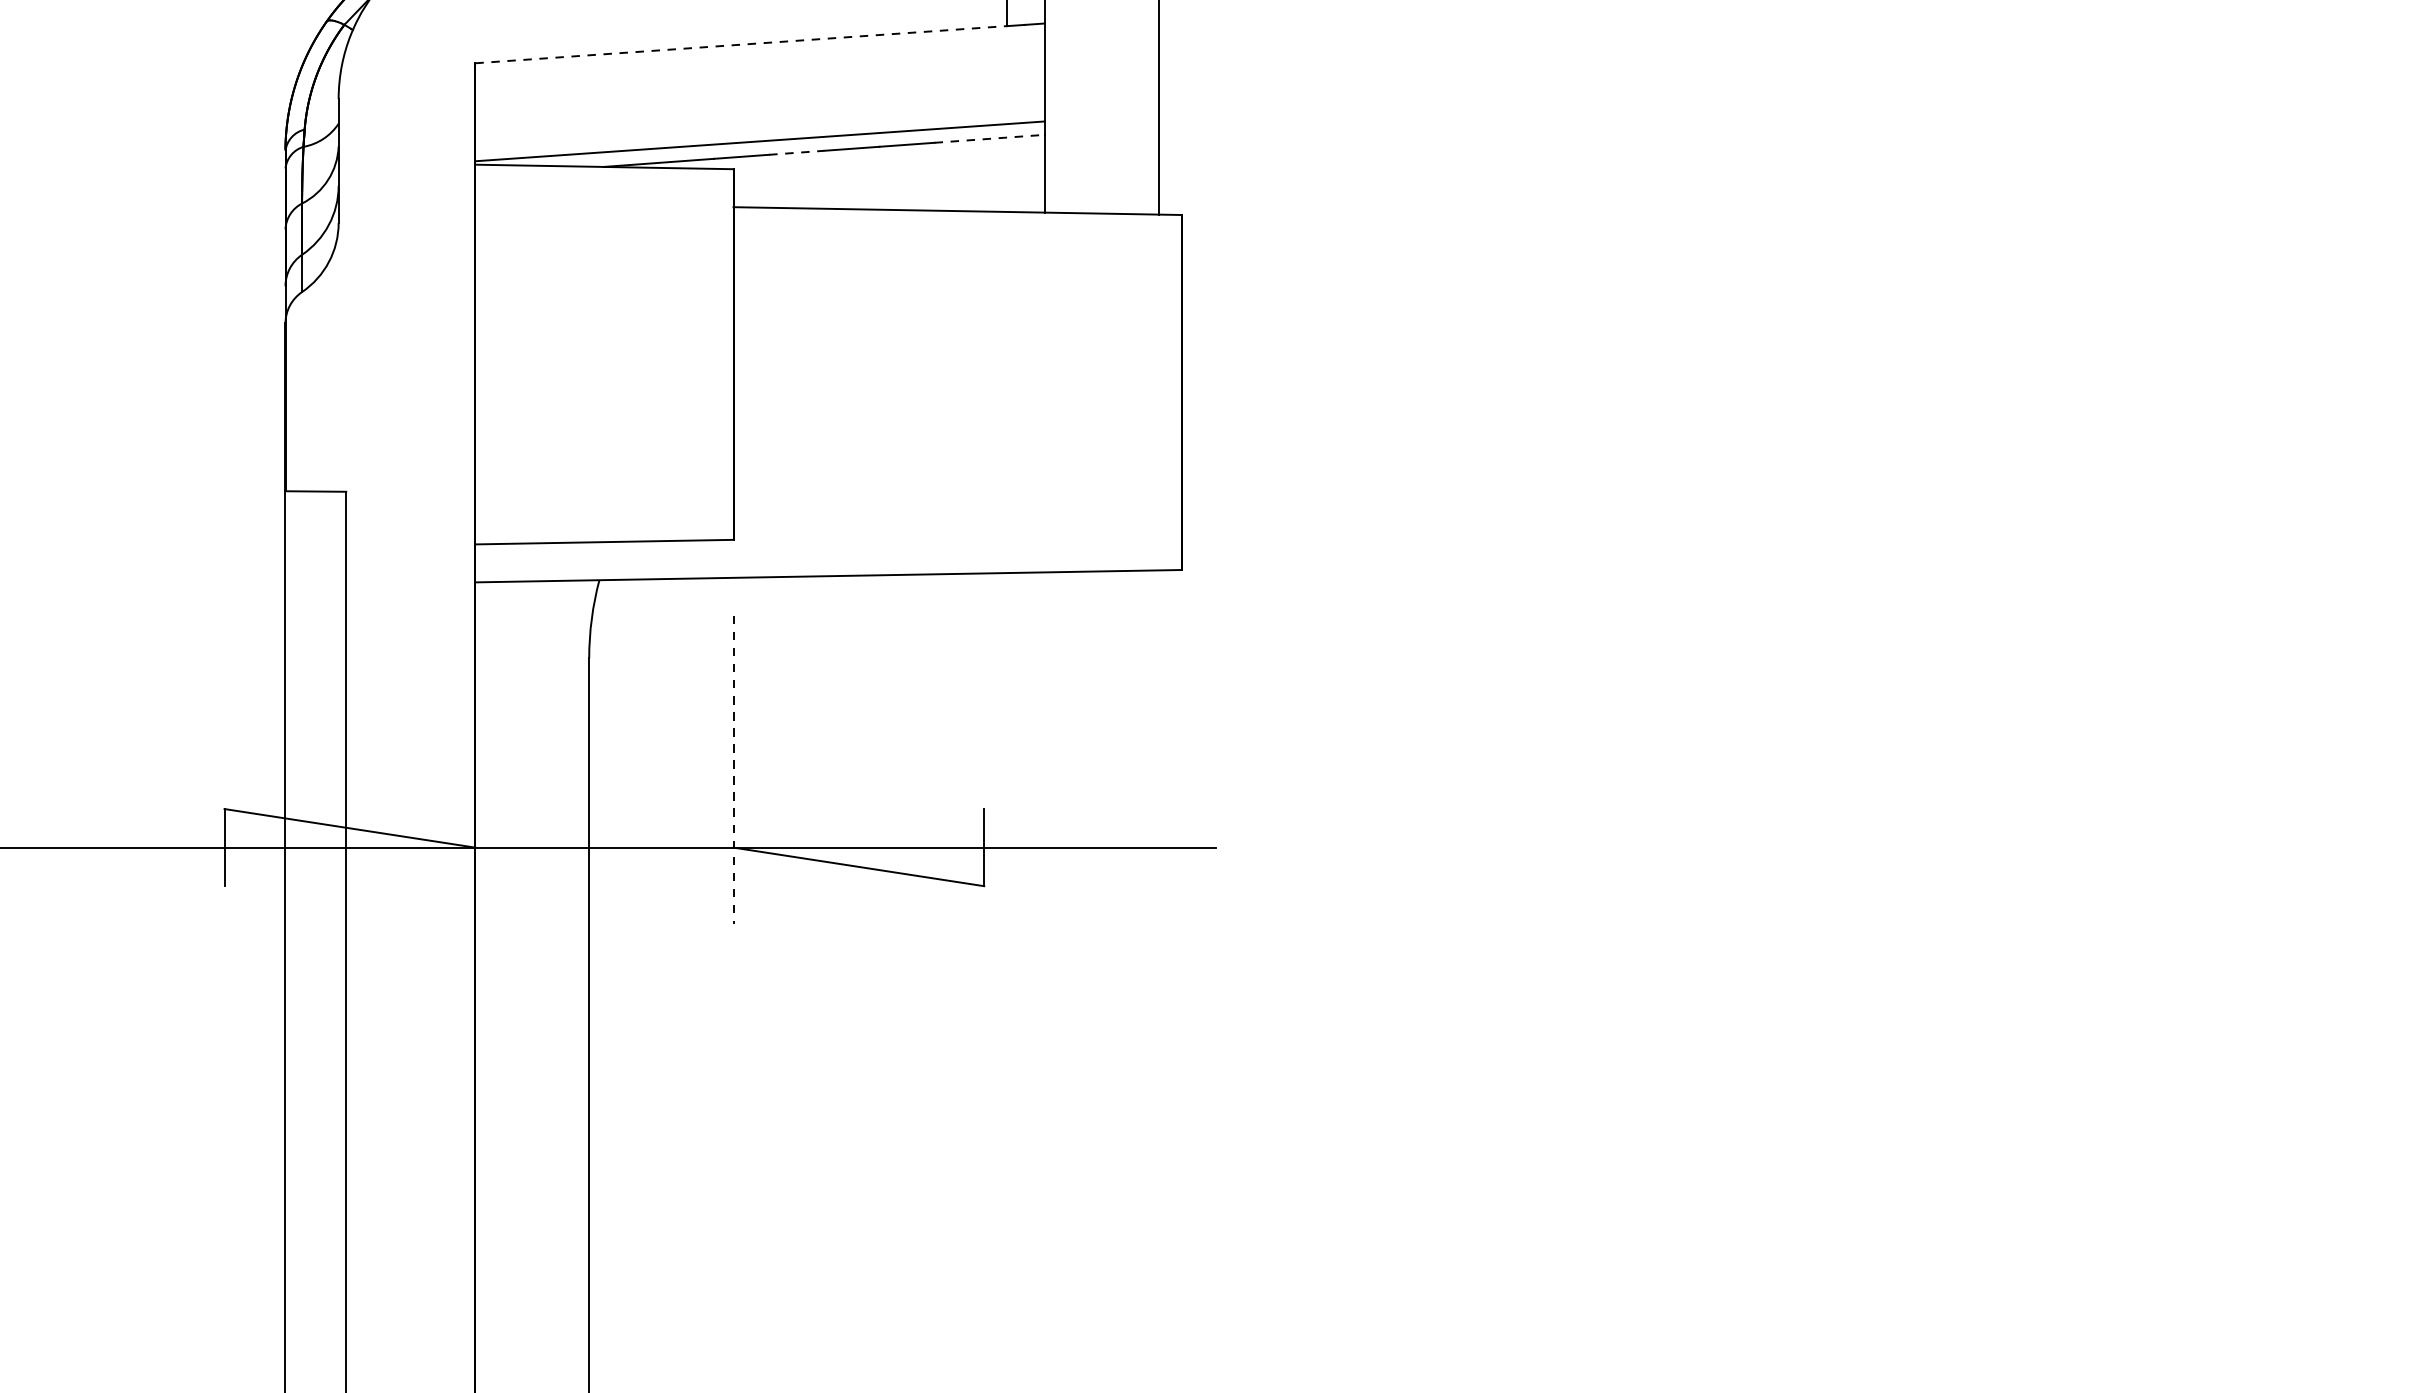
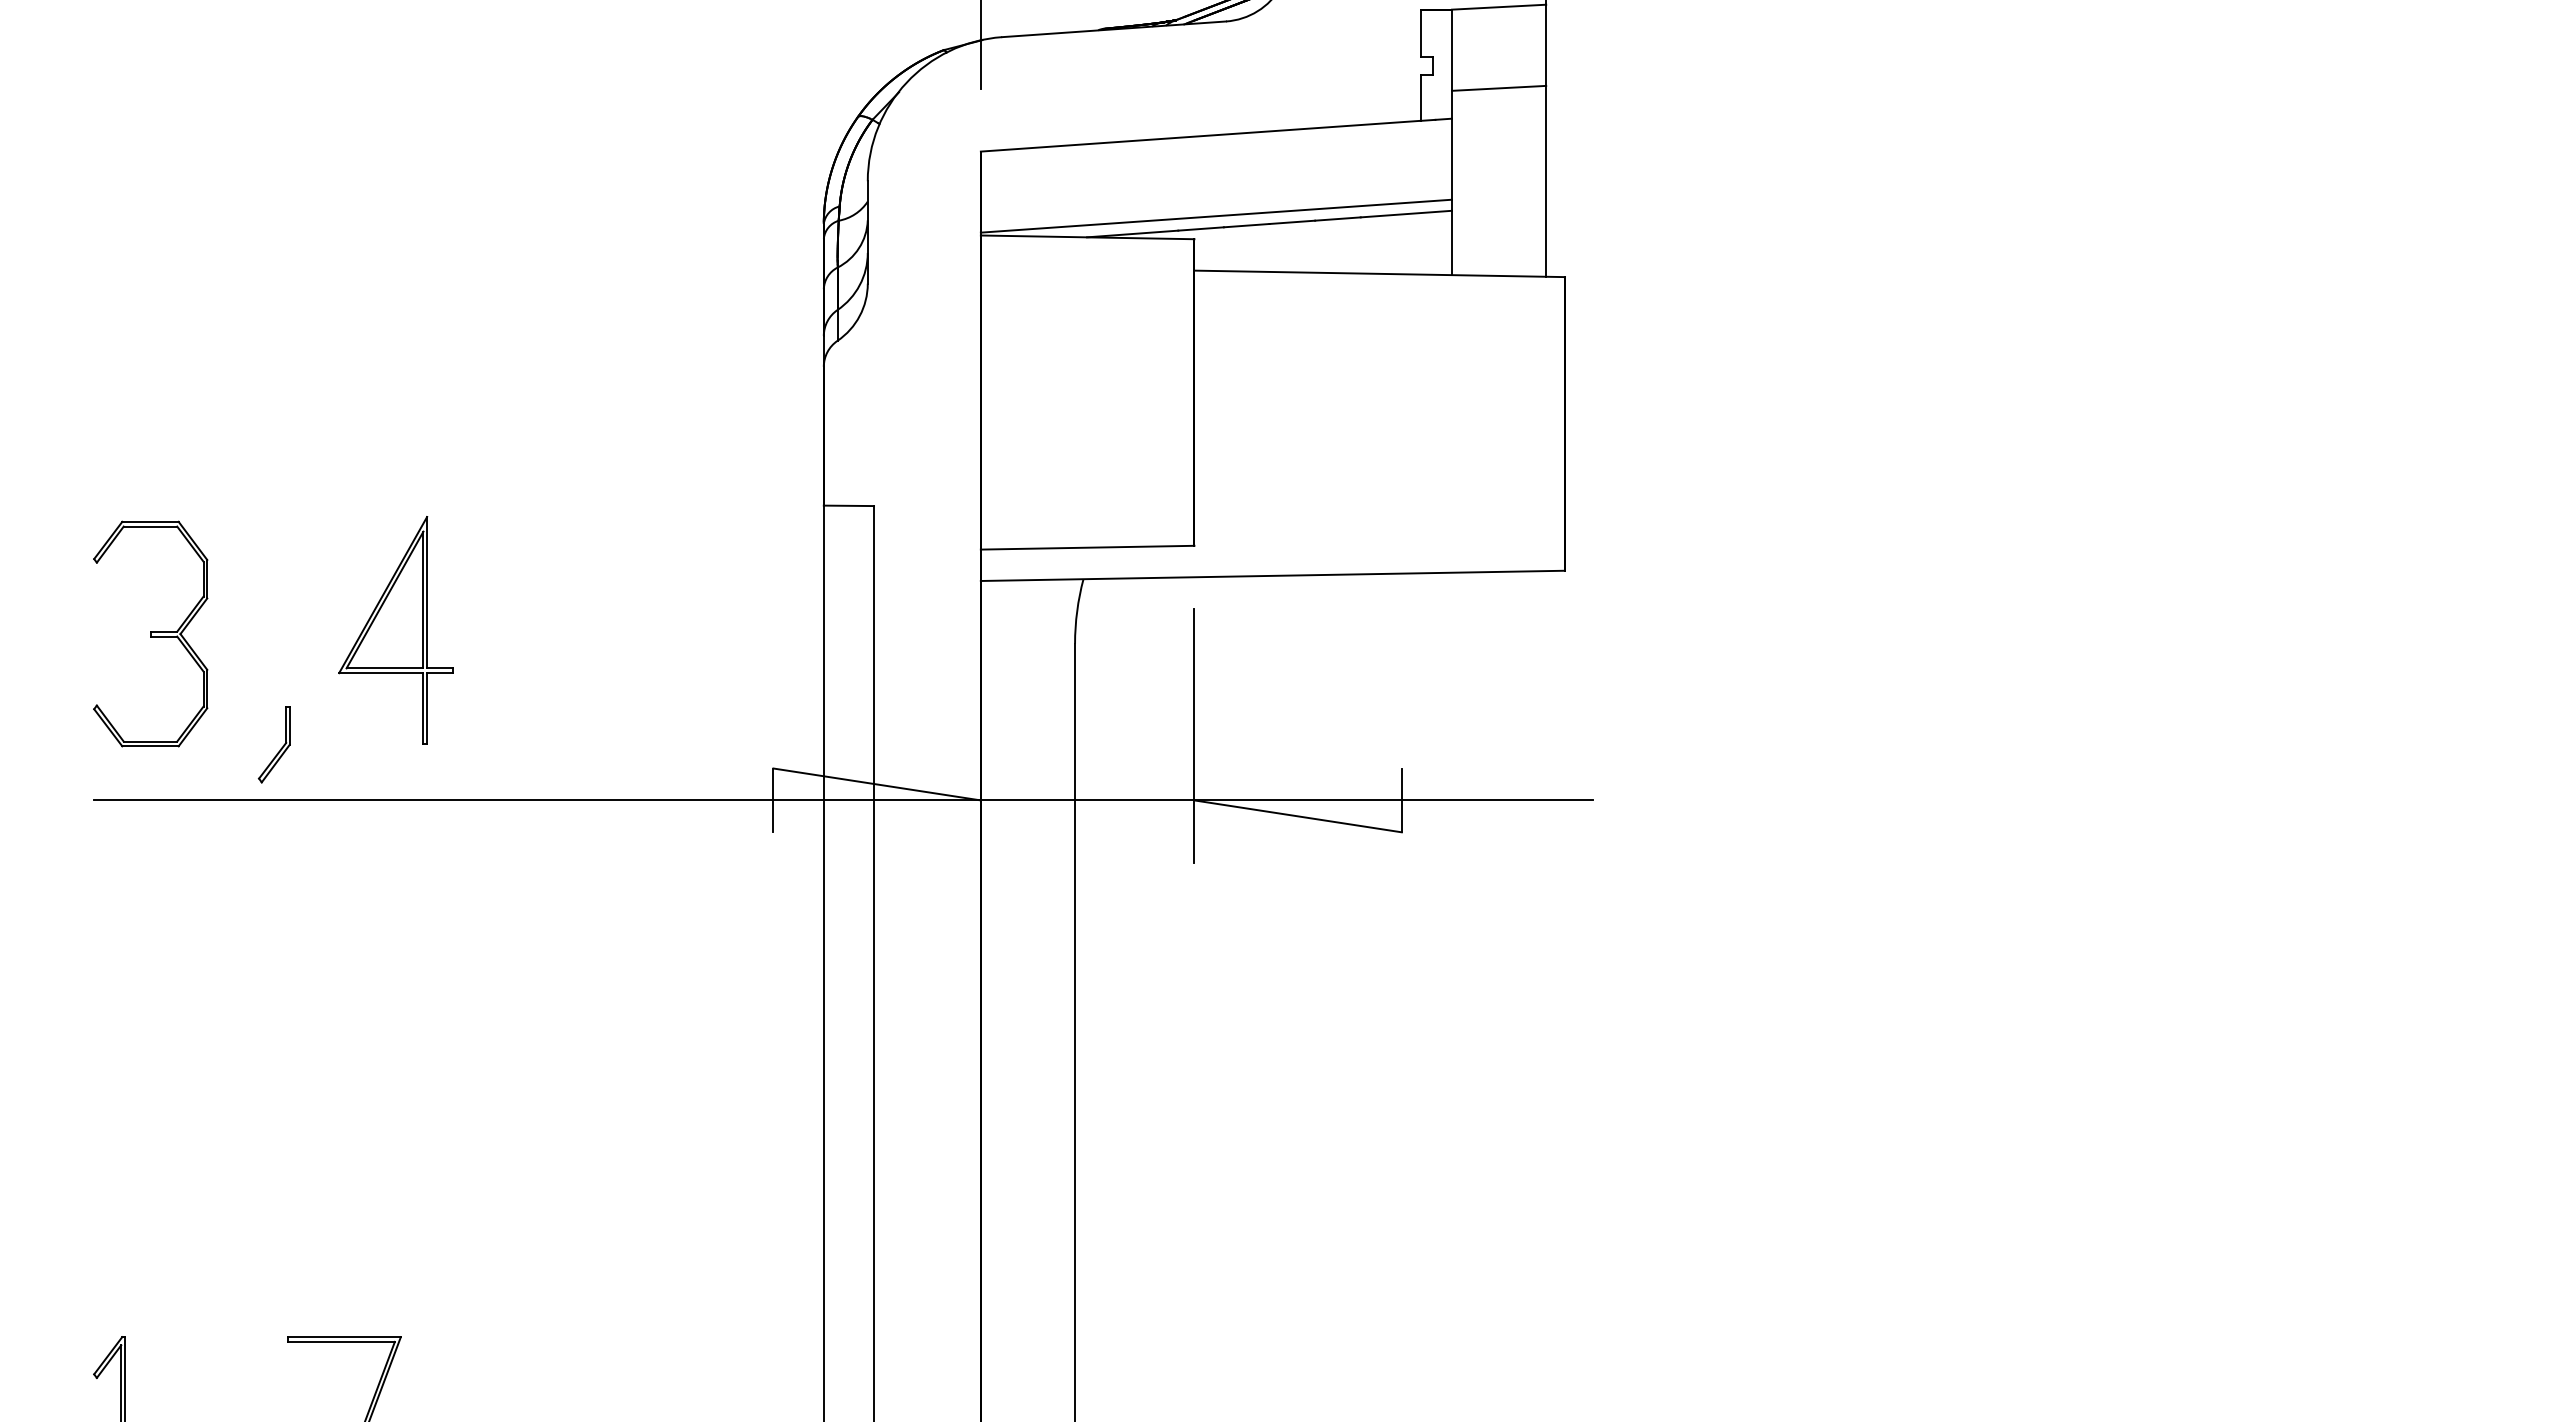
line: (742, 45) -> (1201, 136), dashed -> solid
line: (989, 139) -> (1406, 214), dashed -> solid
line: (796, 152) -> (1246, 225), dashed -> solid
line: (733, 770) -> (1194, 736), dashed -> solid

